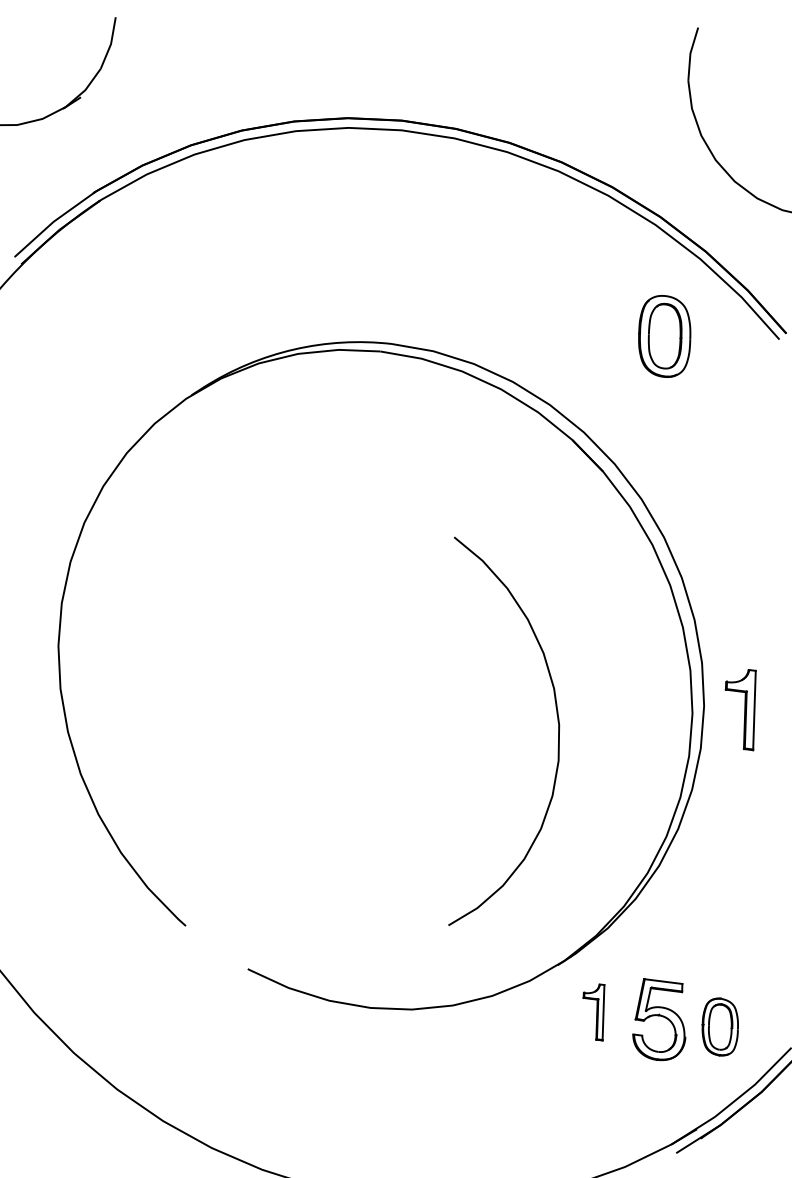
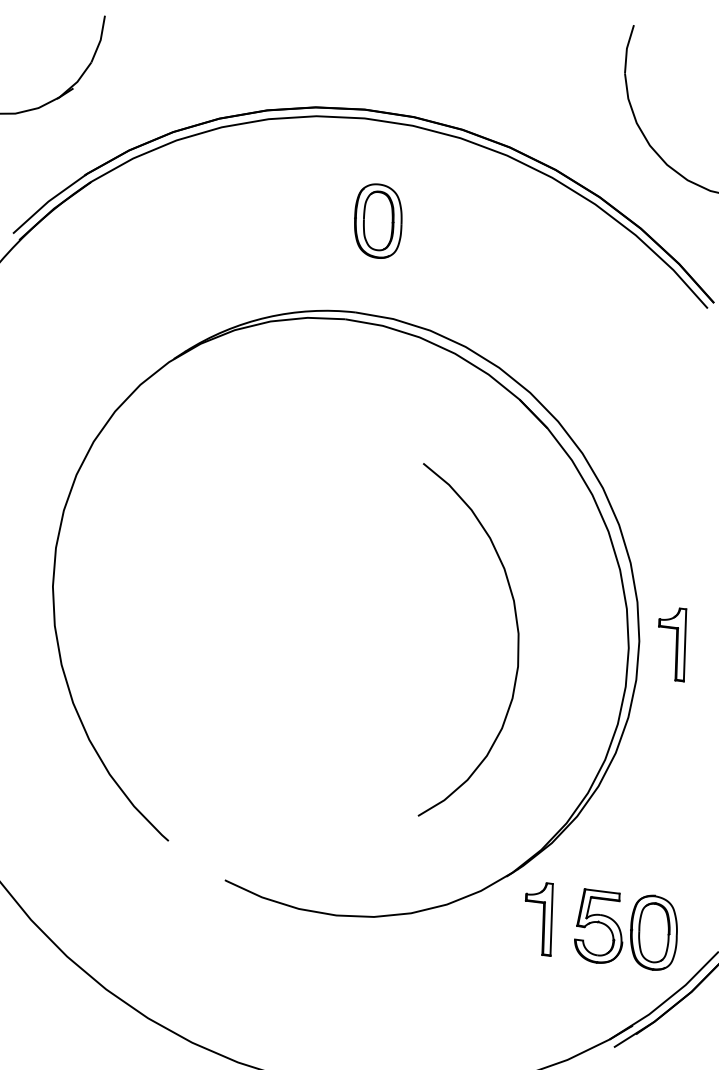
part: (664, 336) -> (378, 221), moved
curve: (557, 721) -> (517, 630), moved
part: (593, 1012) -> (538, 919), size x1.43
part: (720, 1026) -> (654, 932), size x1.43

